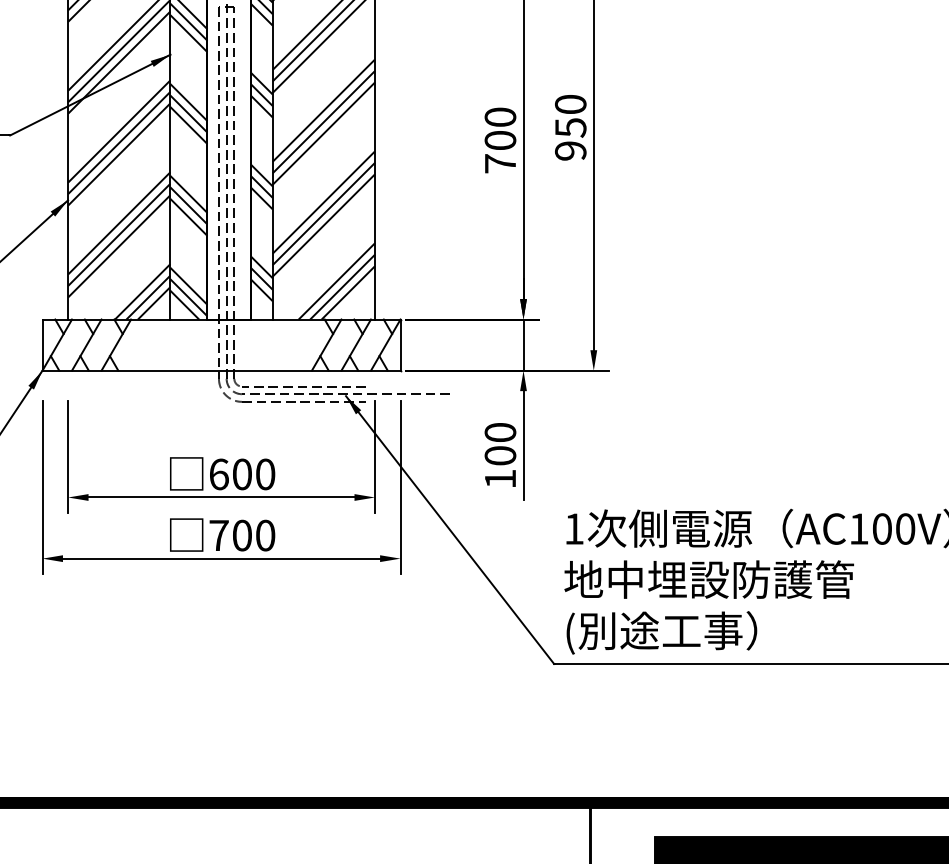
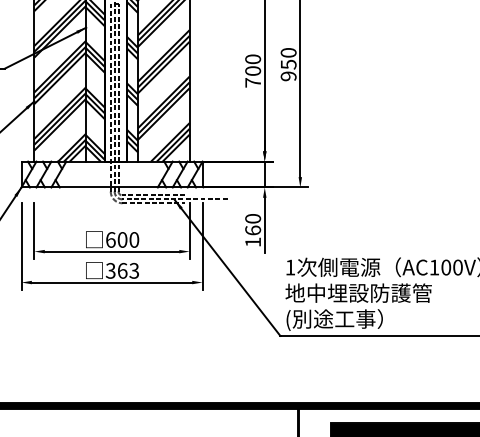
text: (499, 455) -> (252, 230), 100 -> 160
text: (242, 534) -> (122, 270), 700 -> 363

